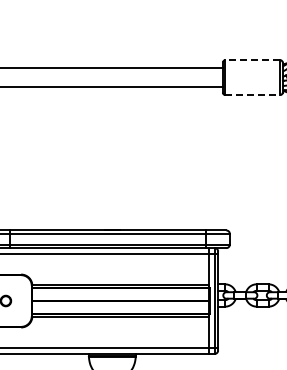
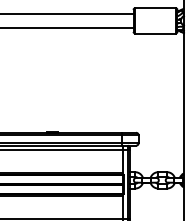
line: (252, 60) -> (155, 8), dashed -> solid
line: (252, 94) -> (155, 33), dashed -> solid

